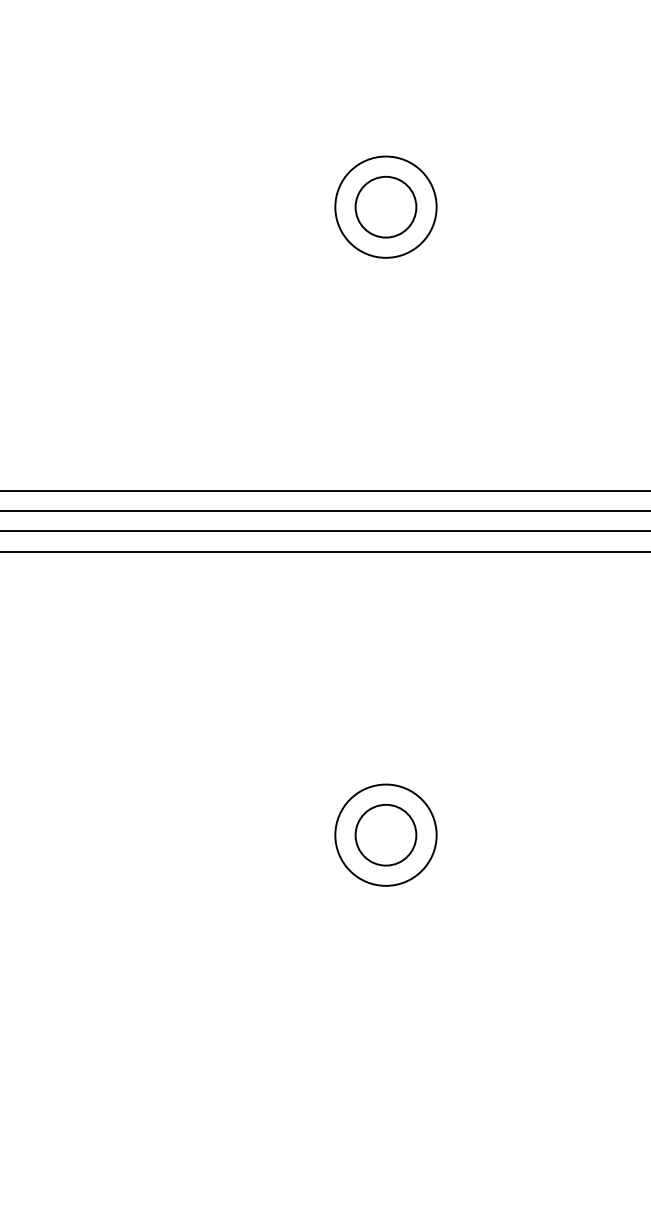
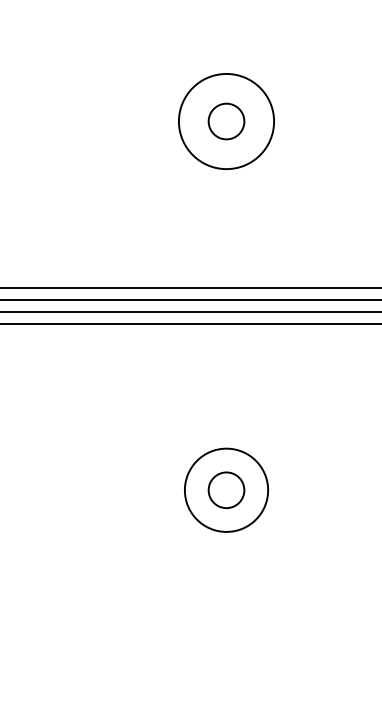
circle: (385, 207) -> (226, 121), size x1.6
circle: (385, 835) -> (226, 490), size x1.4

